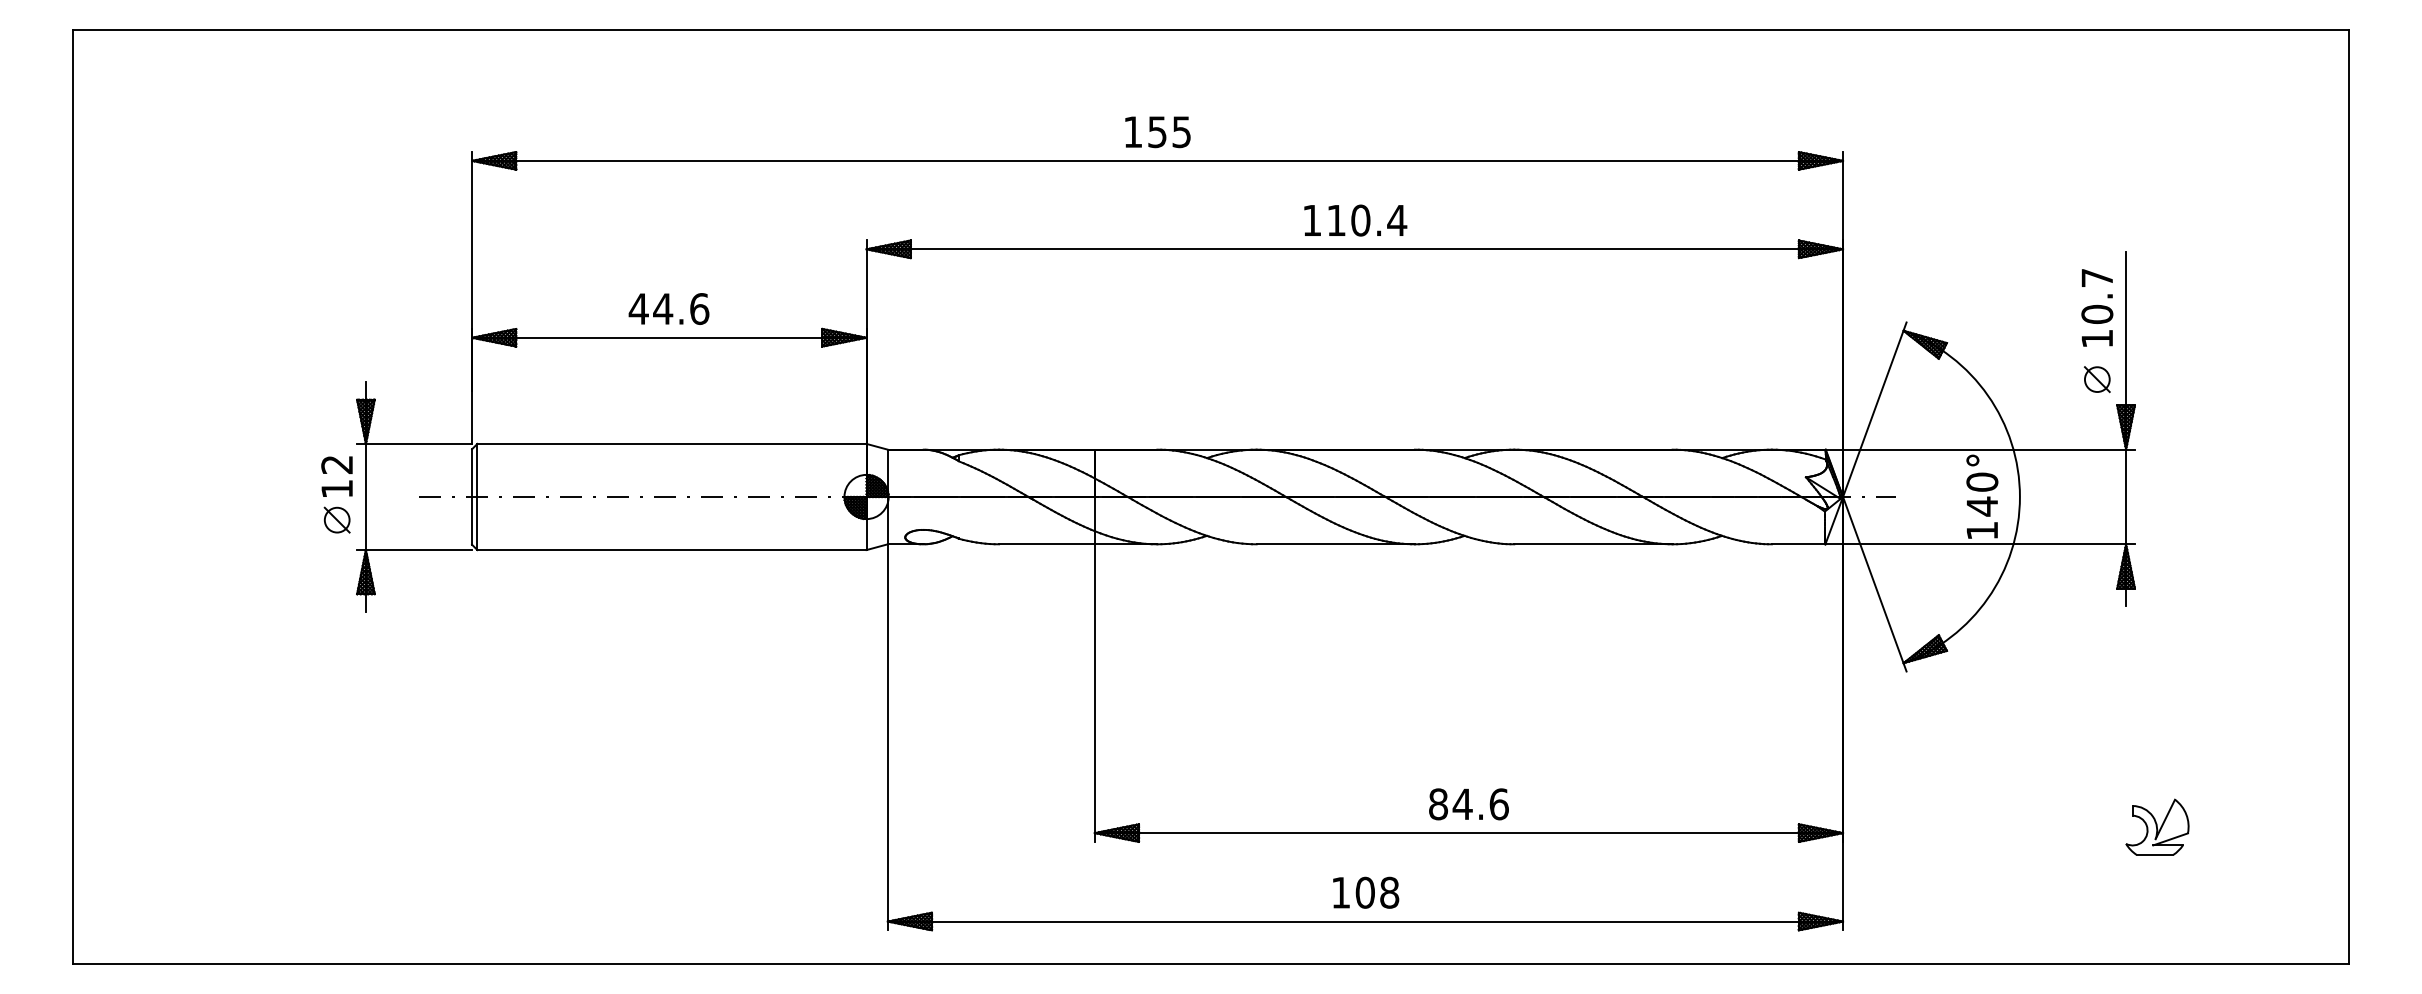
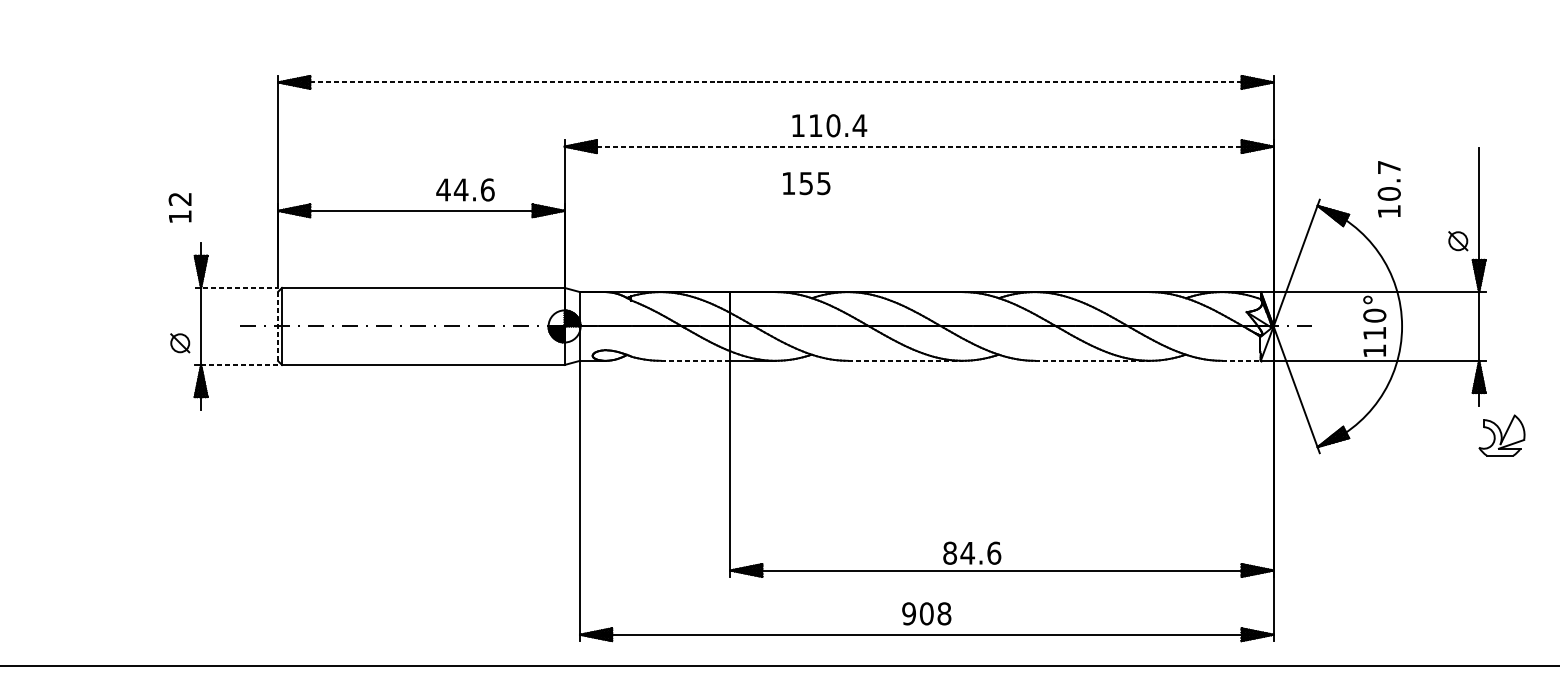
text: (1157, 132) -> (806, 183), moved
line: (1158, 160) -> (776, 82), solid -> dashed
text: (1355, 220) -> (829, 125), moved
line: (1355, 249) -> (919, 146), solid -> dashed
text: (2097, 307) -> (1389, 188), moved
text: (668, 308) -> (465, 189), moved
line: (415, 443) -> (237, 287), solid -> dashed
text: (336, 476) -> (179, 207), moved
line: (472, 497) -> (278, 326), solid -> dashed
text: (1981, 506) -> (1374, 333), 140° -> 110°
line: (1046, 544) -> (695, 360), solid -> dashed
line: (1336, 544) -> (905, 360), solid -> dashed
line: (1593, 544) -> (1092, 360), solid -> dashed
line: (1798, 544) -> (1241, 360), solid -> dashed
line: (418, 550) -> (239, 365), solid -> dashed
text: (1468, 804) -> (971, 553), moved
part: (2157, 826) -> (1501, 435), moved
text: (1340, 892) -> (908, 613), 108 -> 908

